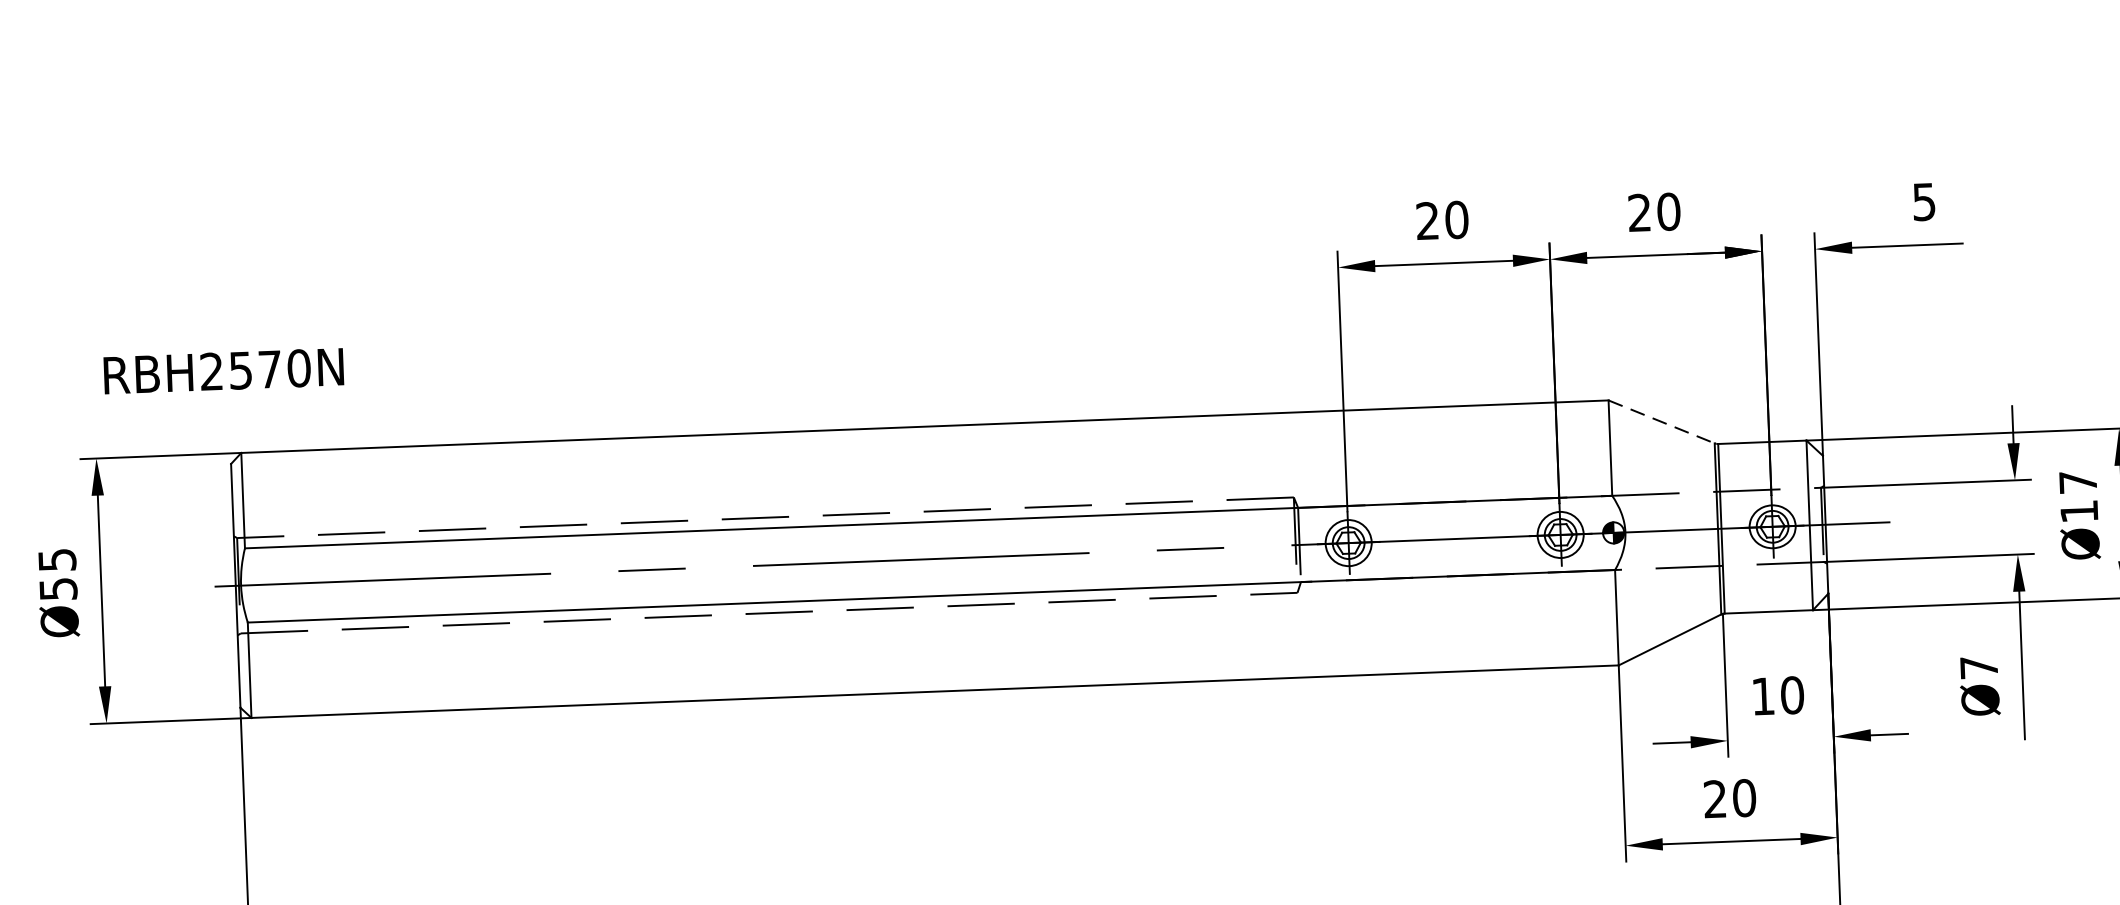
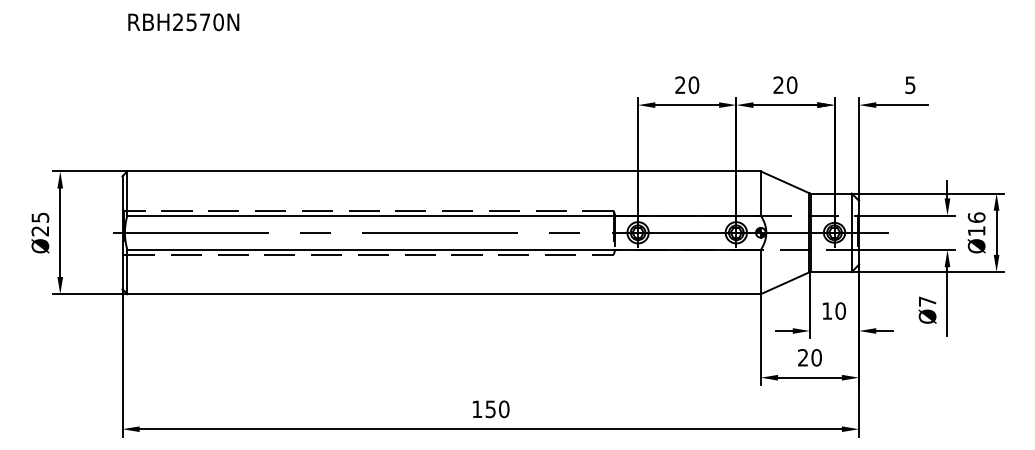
text: (223, 371) -> (183, 22), moved
line: (1662, 422) -> (785, 182), dashed -> solid
text: (2077, 482) -> (976, 217), Ø17 -> Ø16
text: (58, 589) -> (40, 231), Ø55 -> Ø25

